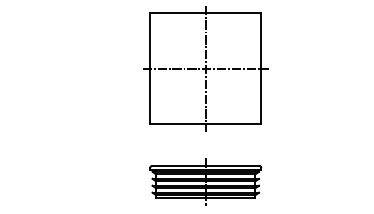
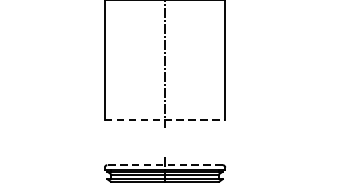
line: (205, 68) -> (164, 59), removed
line: (205, 124) -> (164, 120), solid -> dashed
line: (205, 165) -> (164, 164), solid -> dashed

